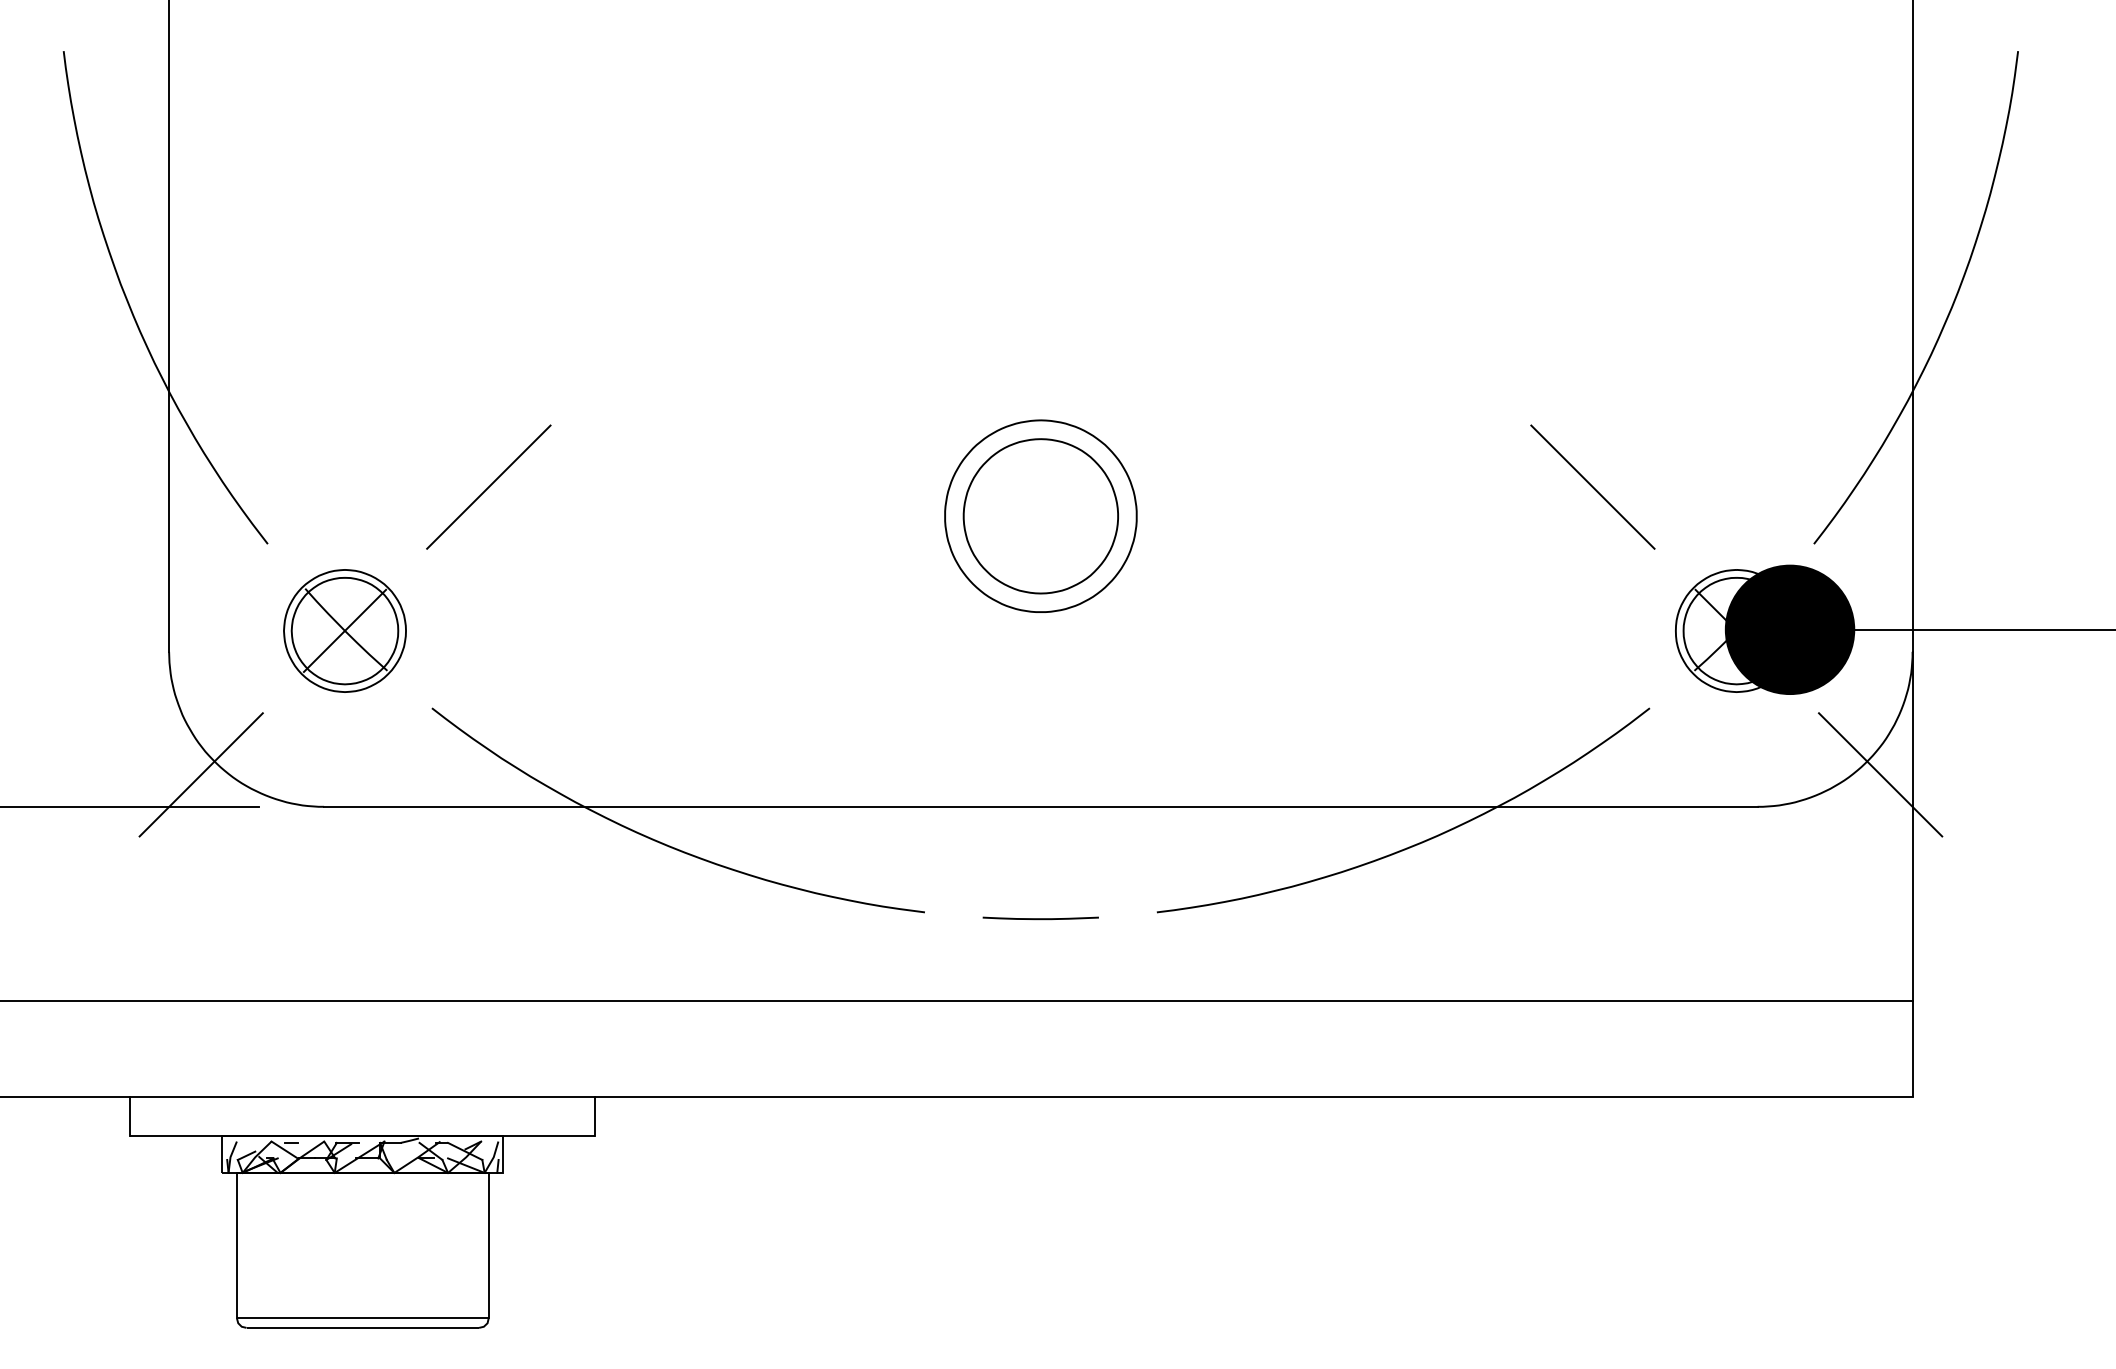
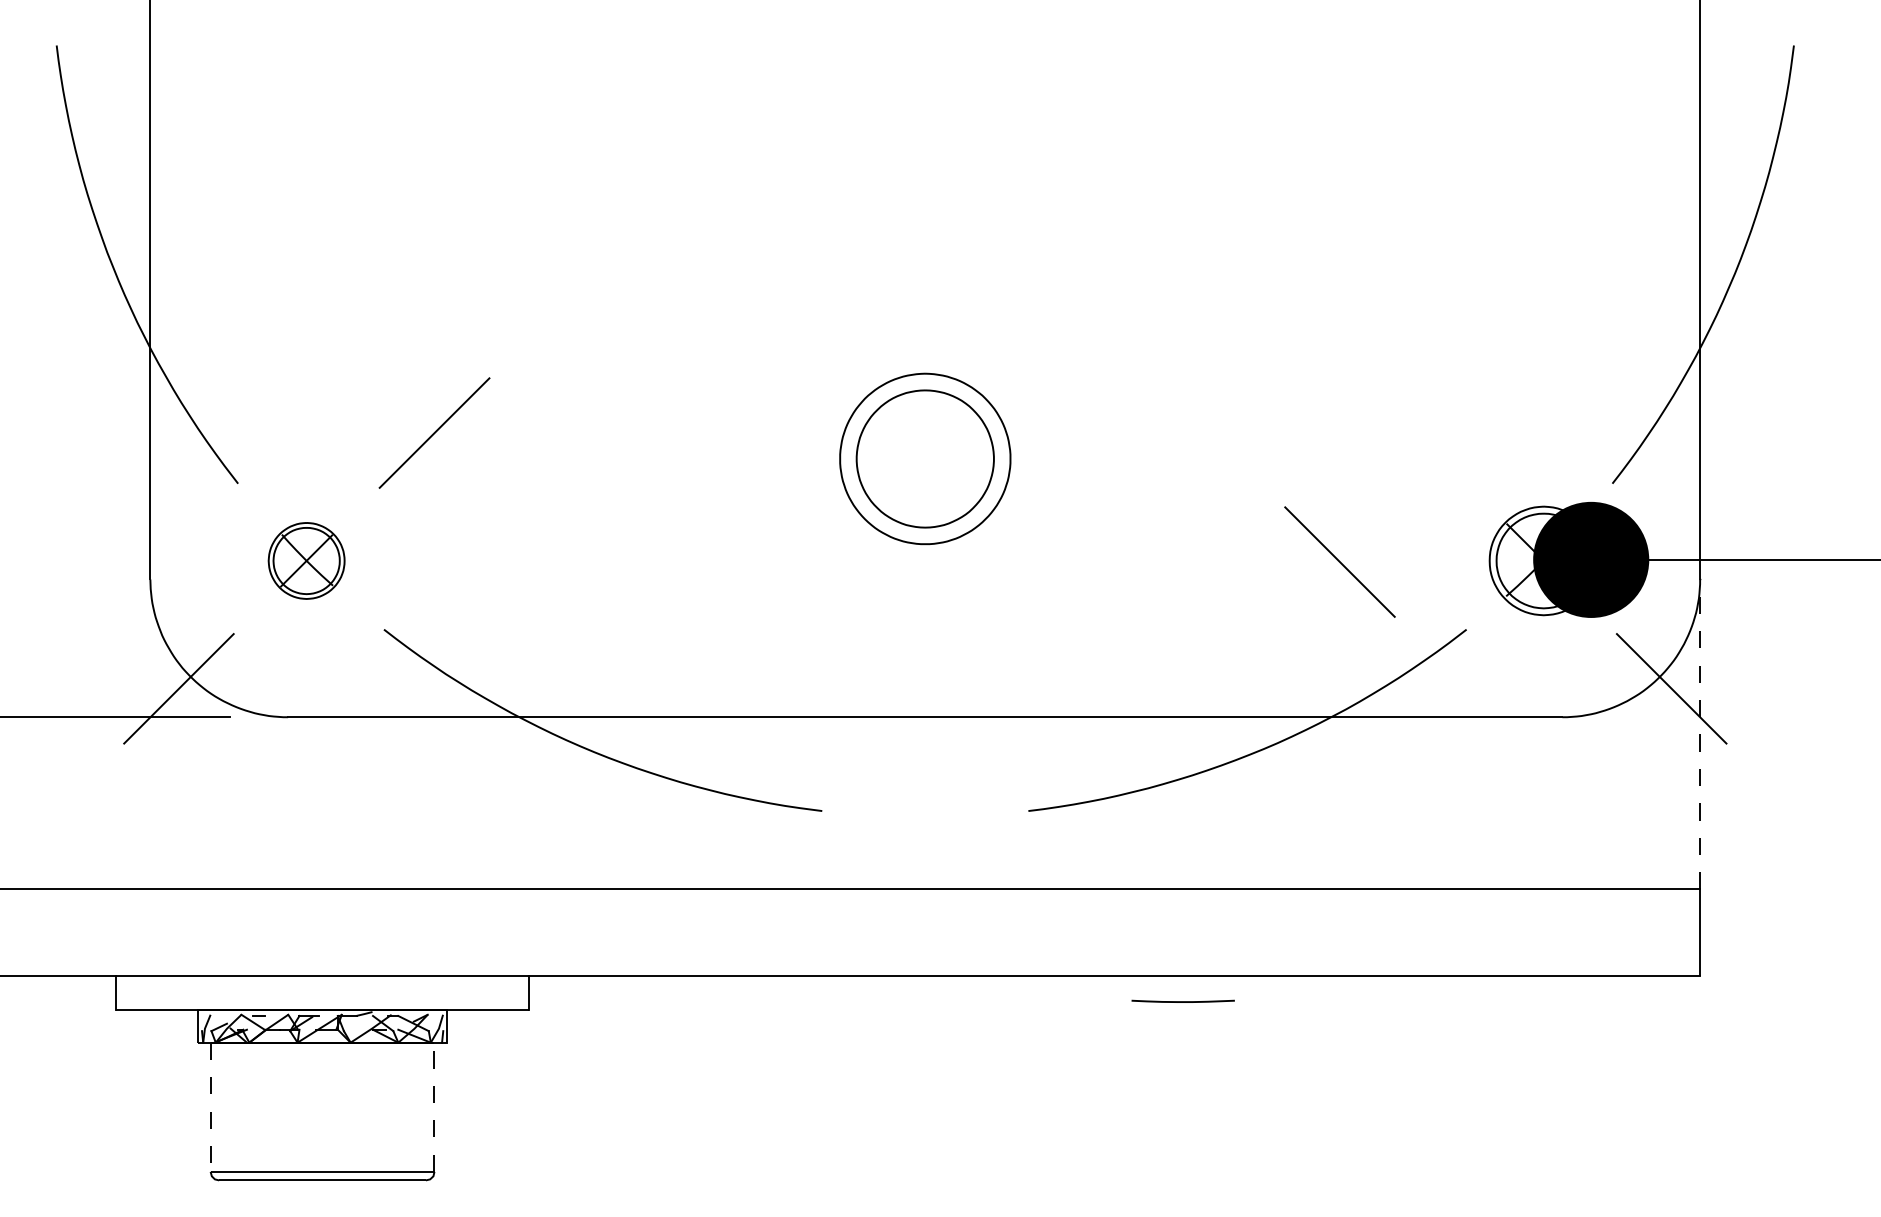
line: (1592, 486) -> (1339, 561), moved
part: (344, 630) -> (306, 560), size x0.7
line: (1913, 826) -> (1700, 734), solid -> dashed
curve: (1040, 918) -> (1182, 1001), moved
line: (236, 1245) -> (210, 1107), solid -> dashed
line: (488, 1245) -> (434, 1107), solid -> dashed

